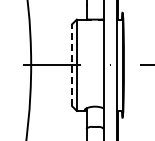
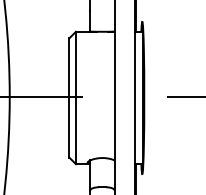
line: (72, 64) -> (69, 96), dashed -> solid

